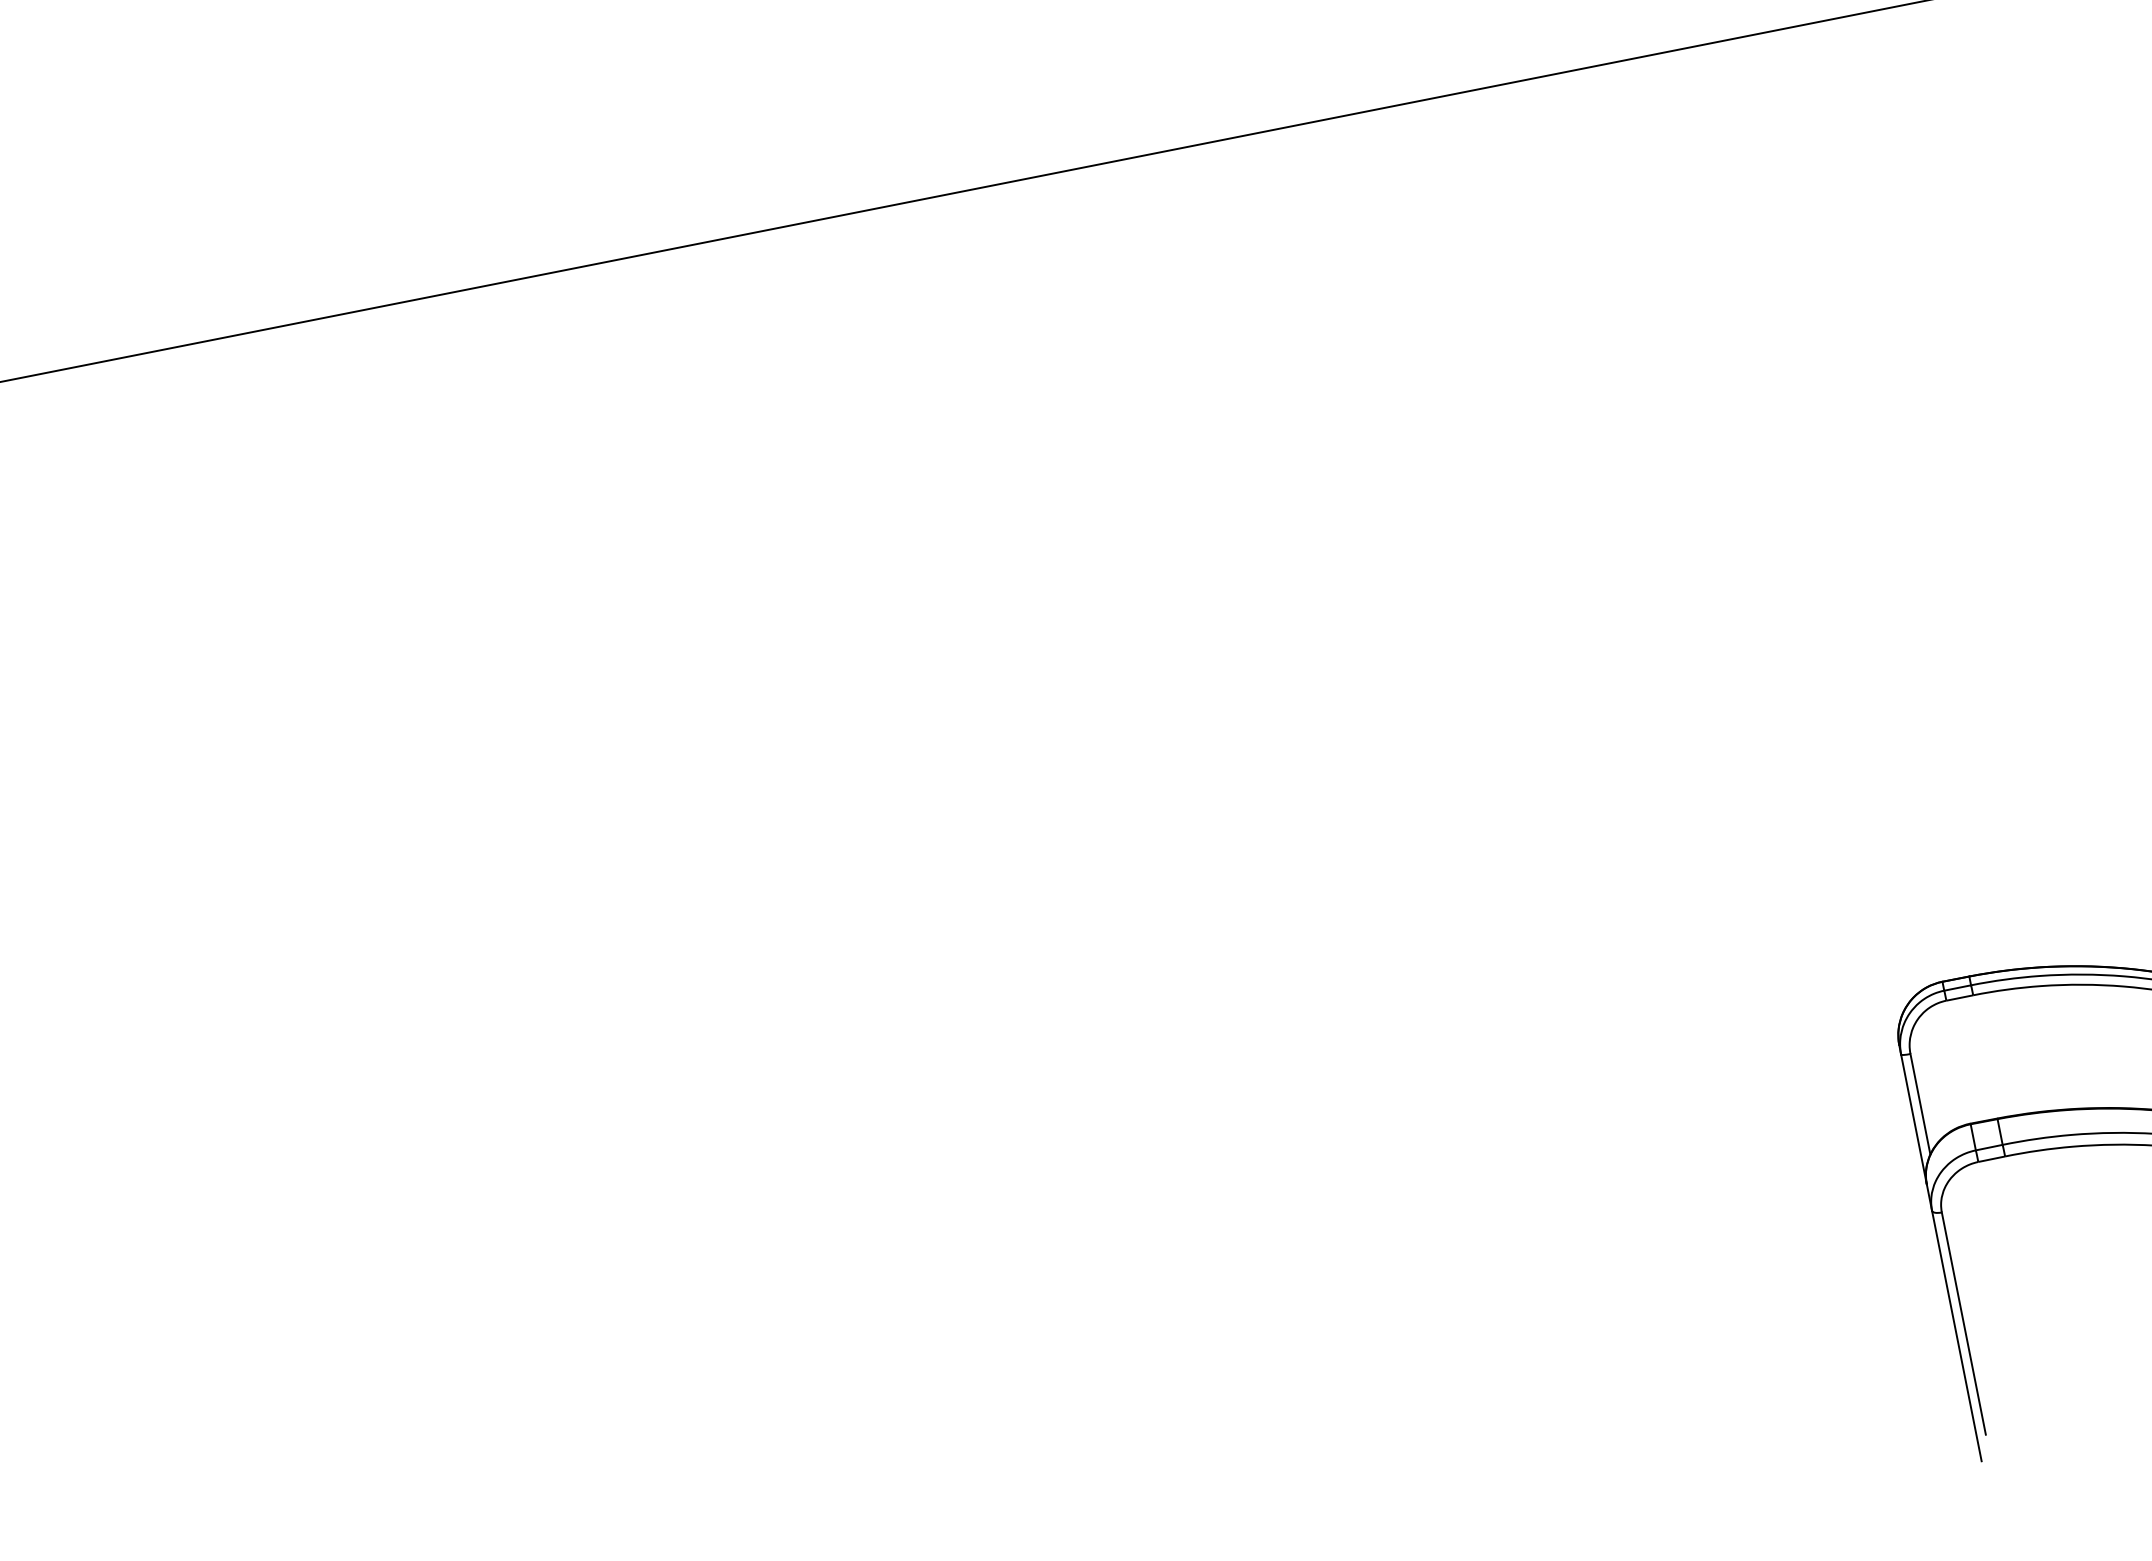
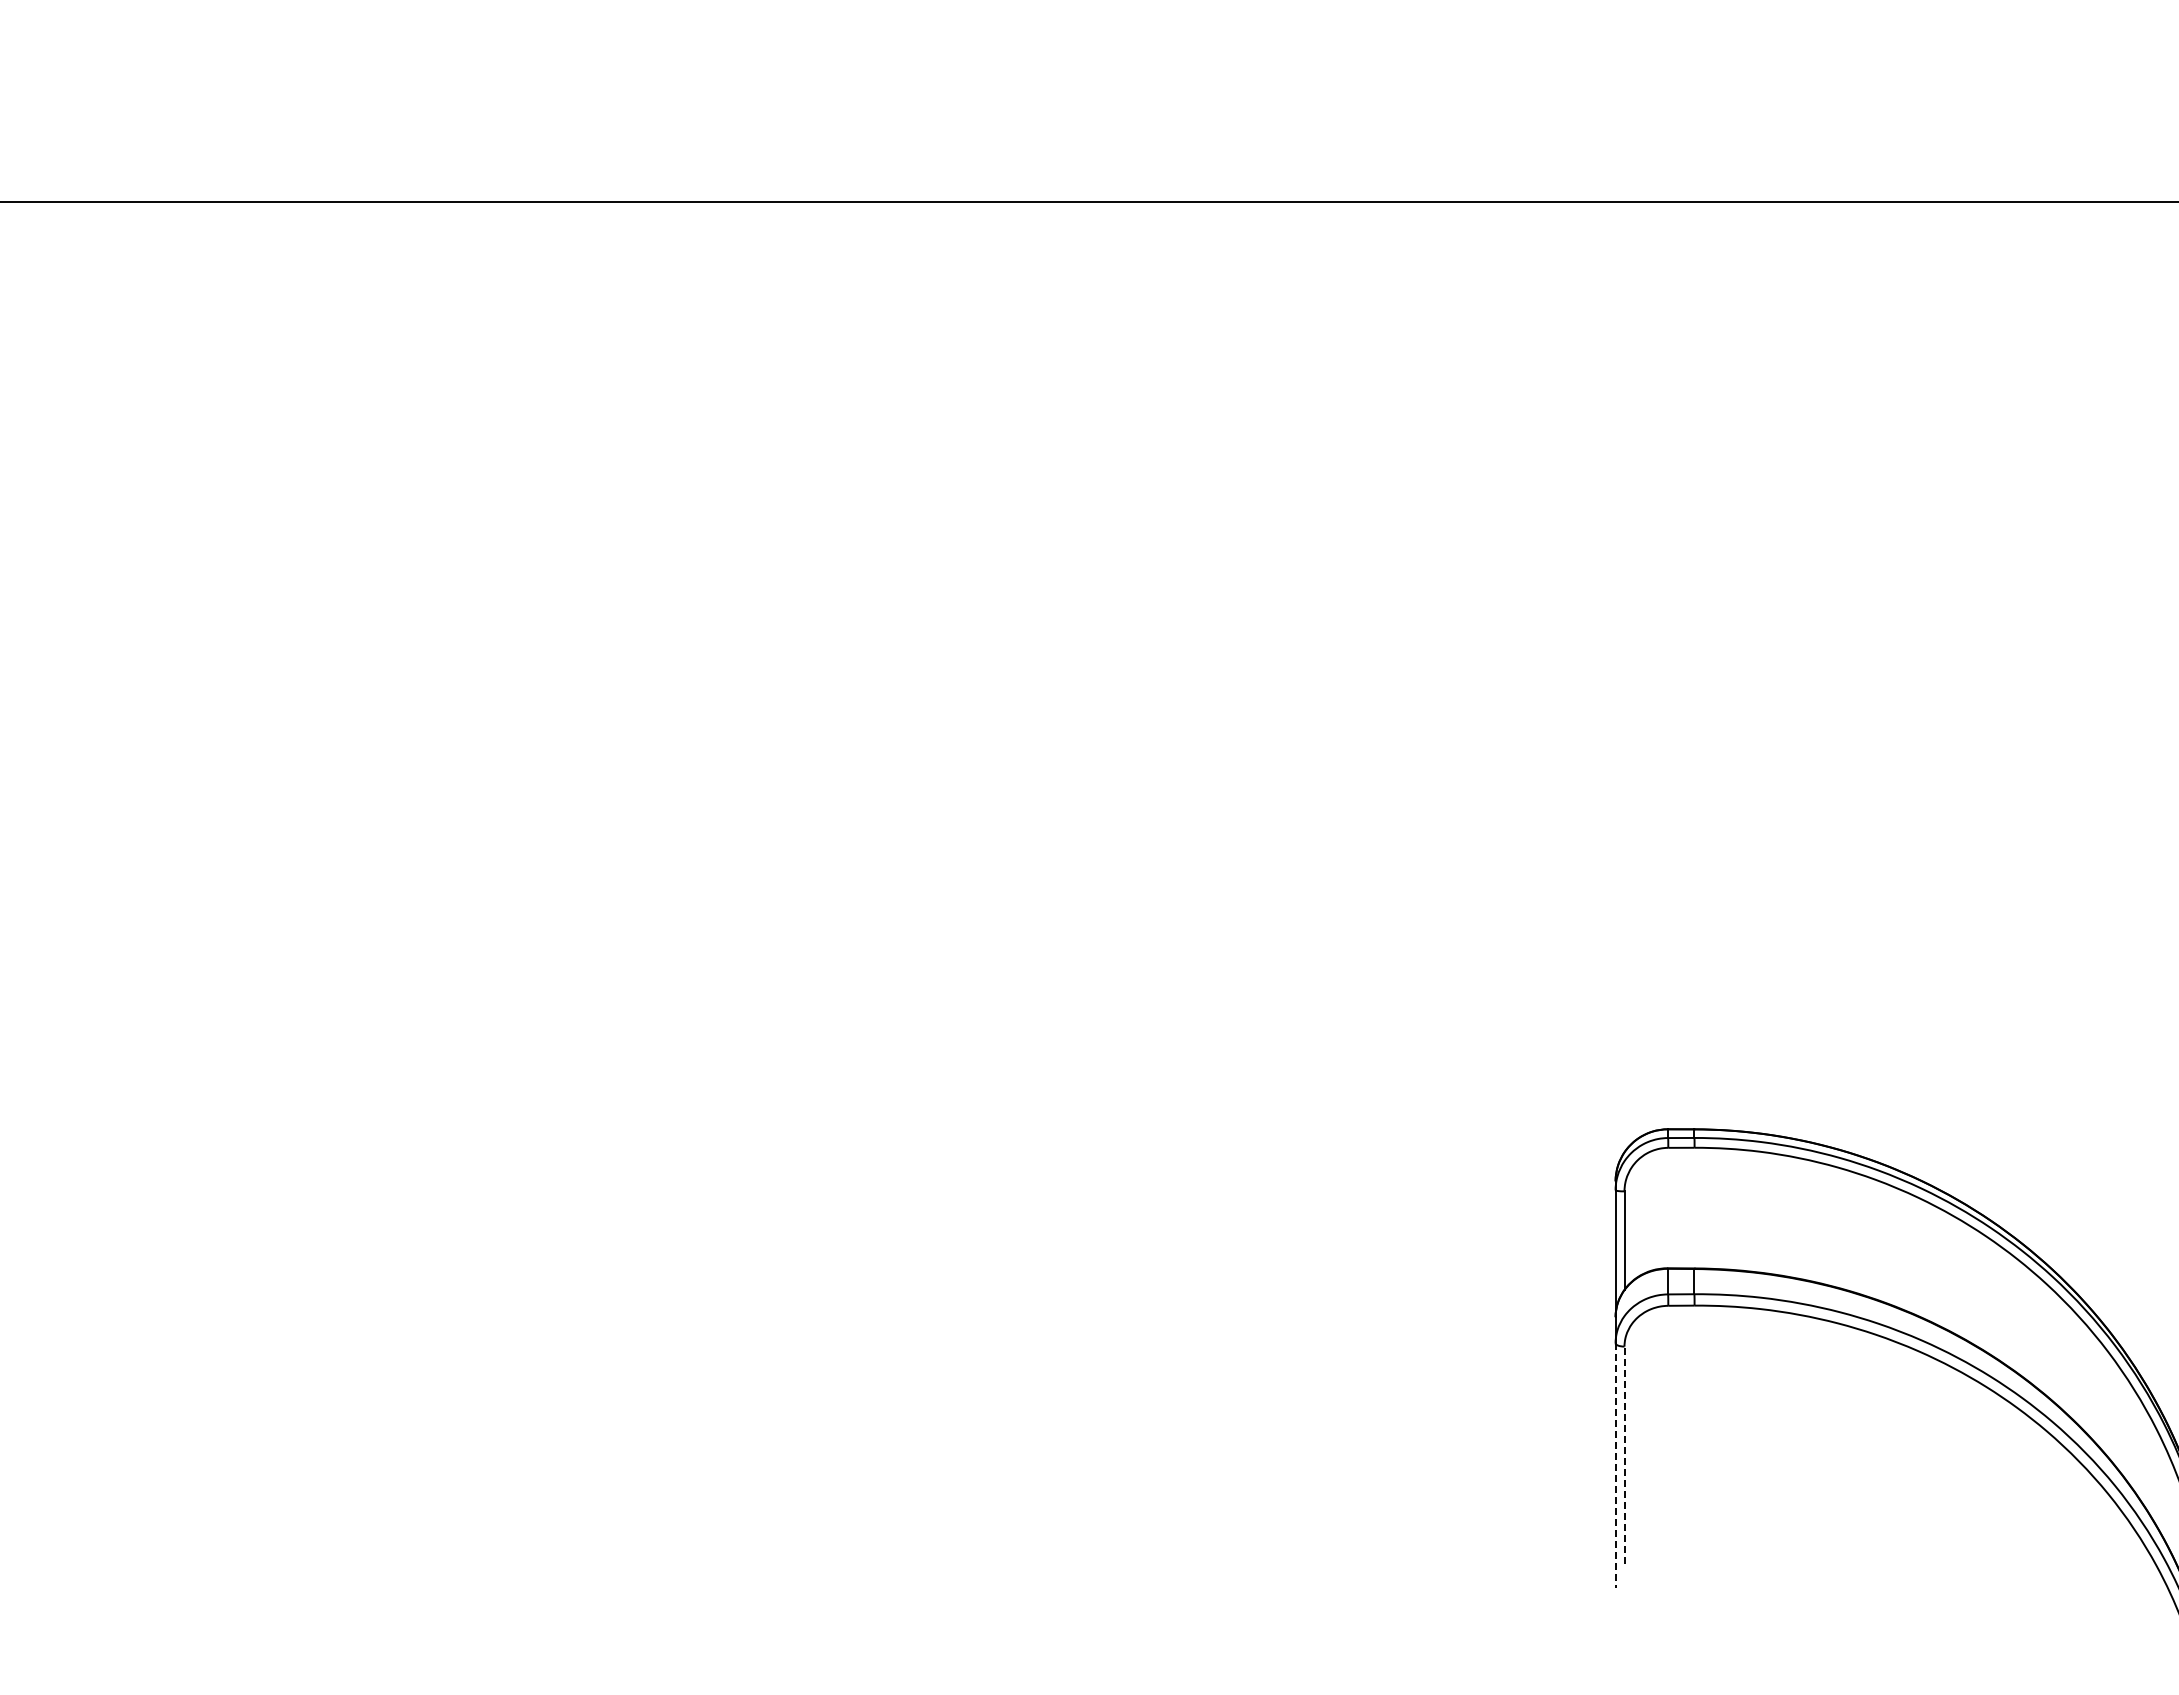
line: (1963, 1323) -> (1624, 1455), solid -> dashed
line: (1956, 1335) -> (1615, 1465), solid -> dashed

